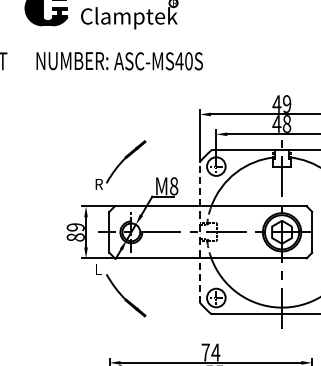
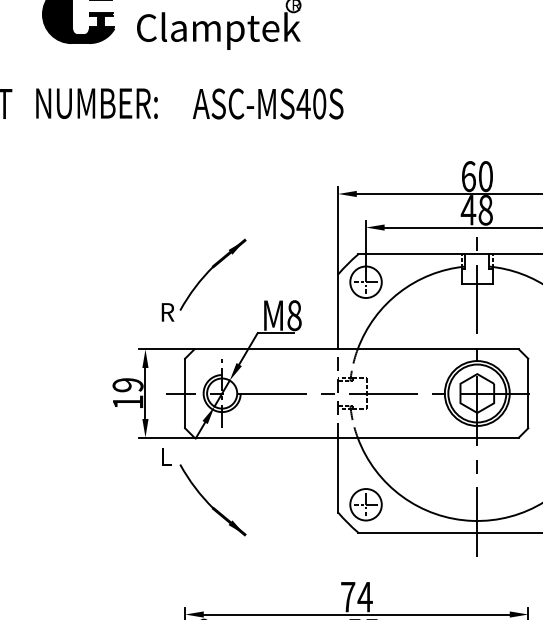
text: (72, 61) -> (97, 104), moved
text: (281, 103) -> (476, 175), 49 -> 60
line: (199, 183) -> (337, 310), dashed -> solid
text: (75, 237) -> (127, 402), 89 -> 19
line: (199, 280) -> (337, 475), dashed -> solid

